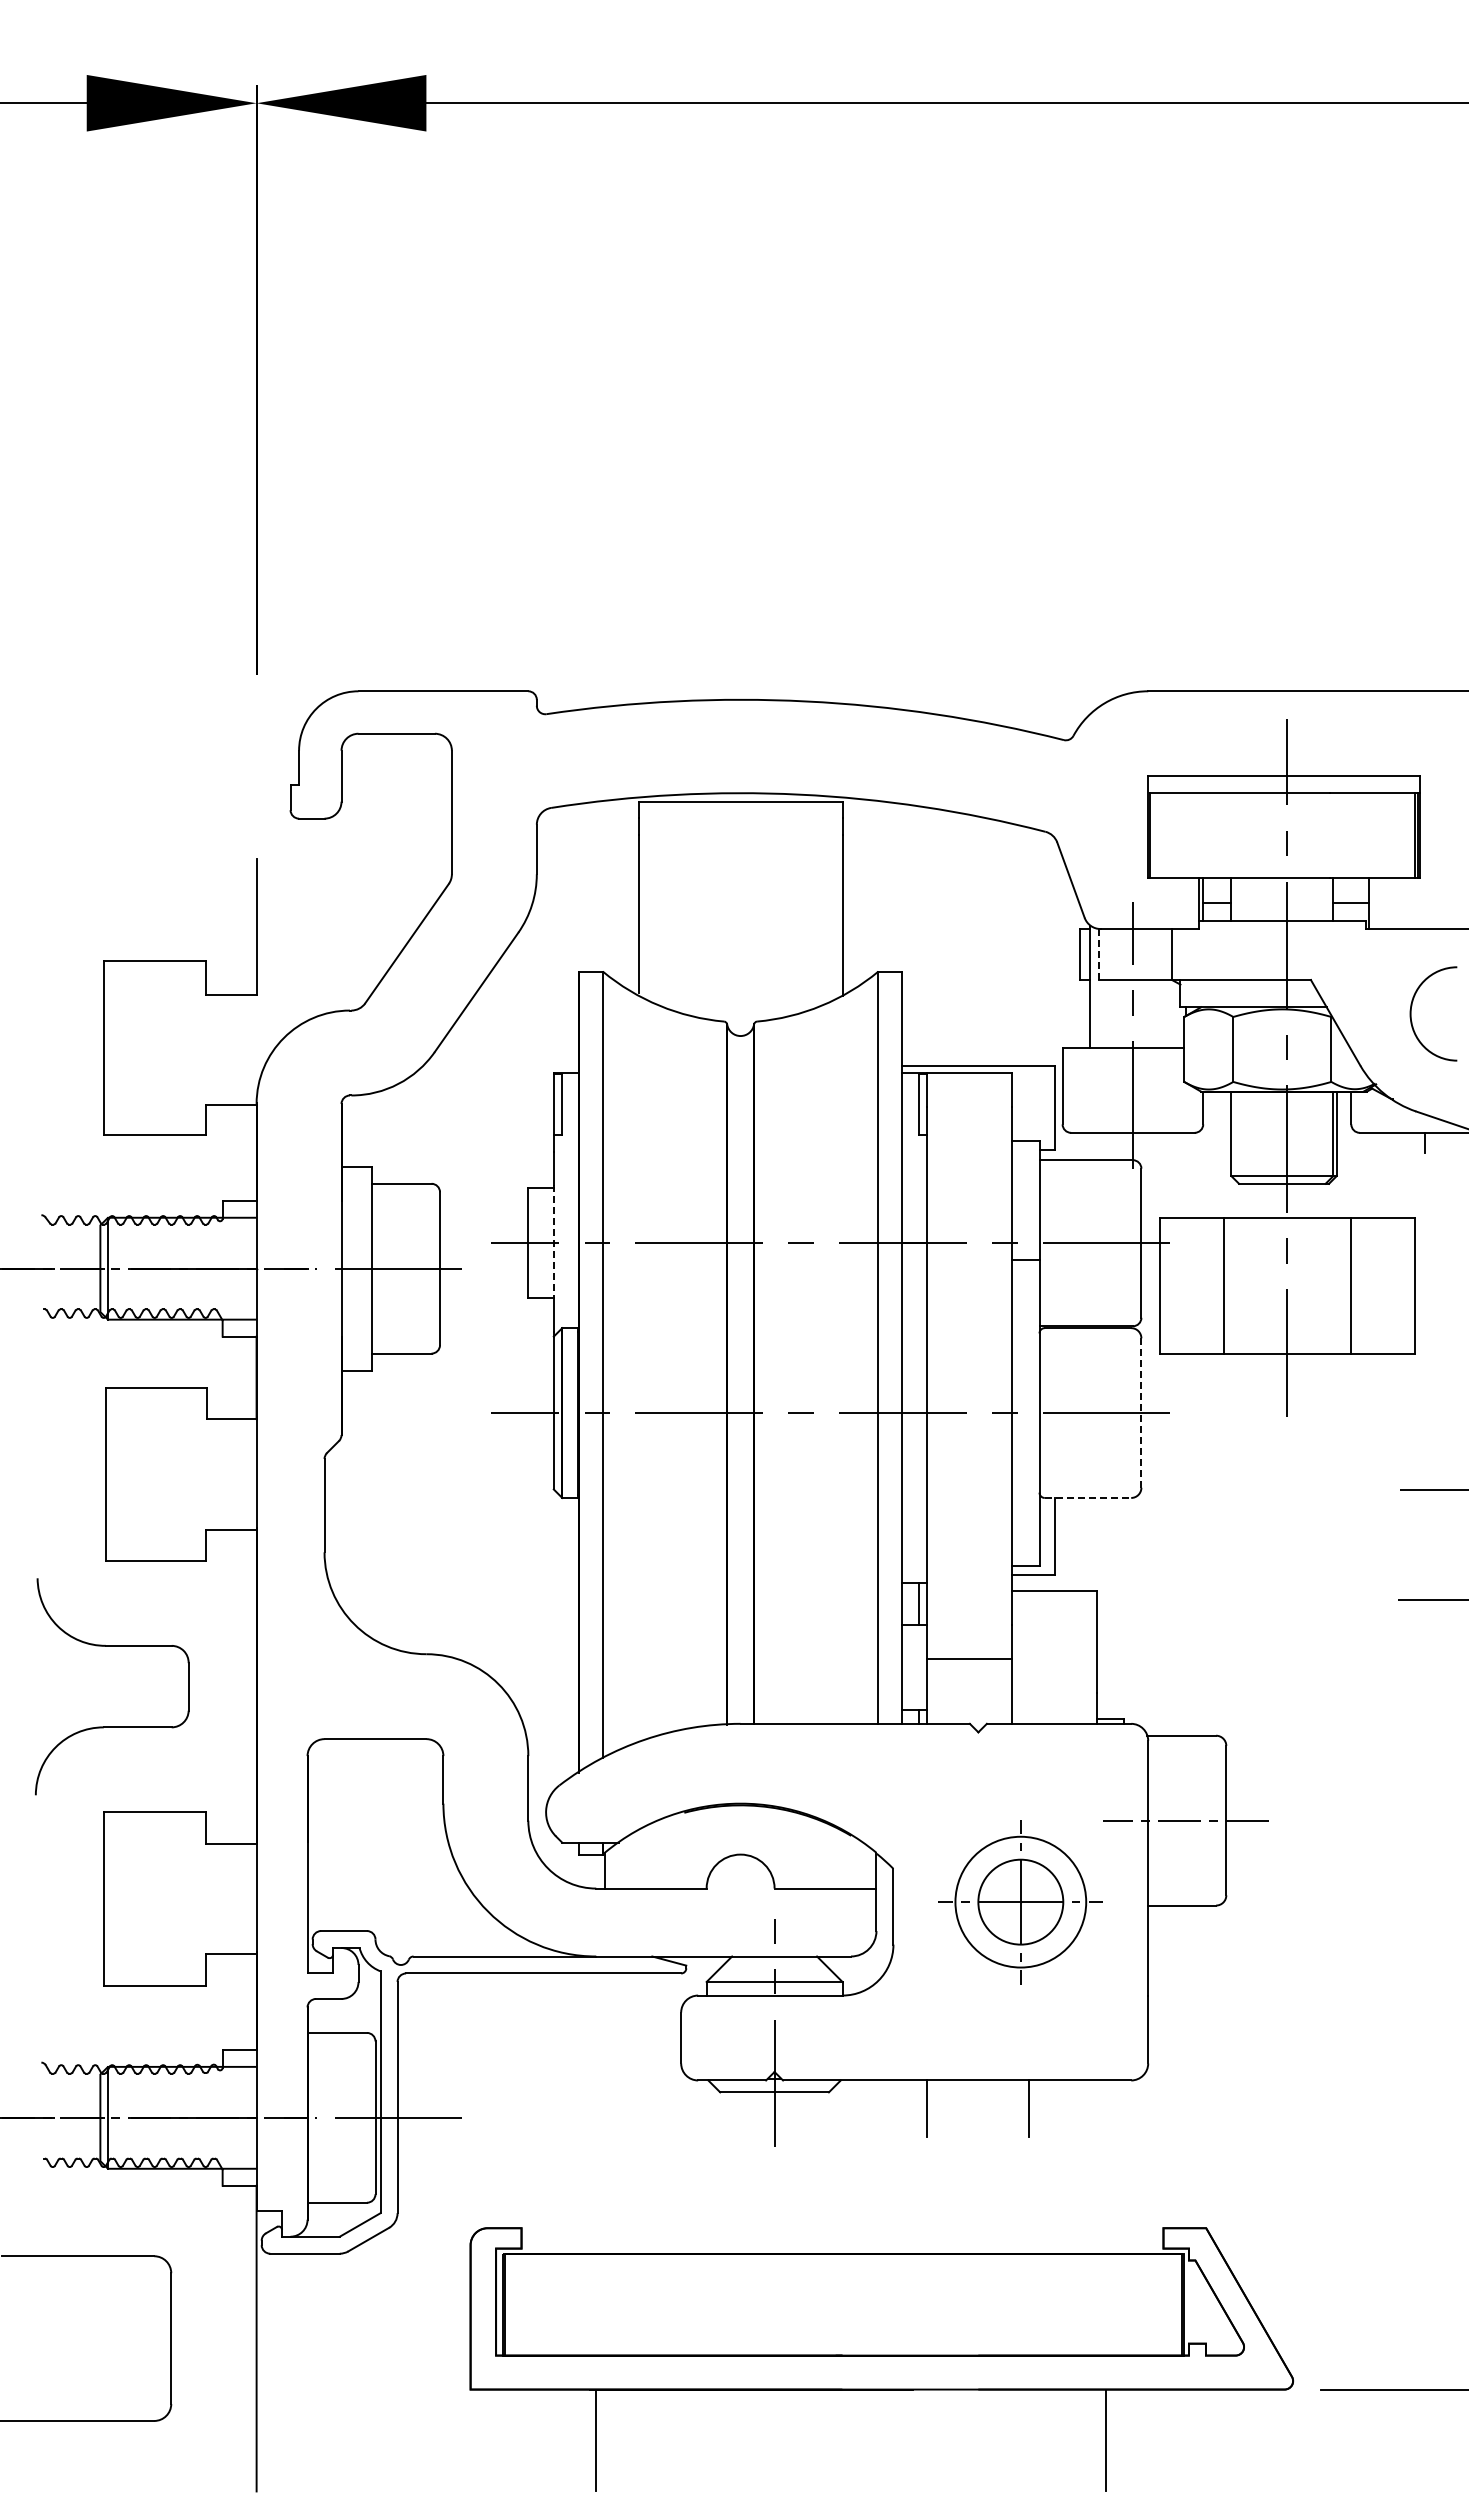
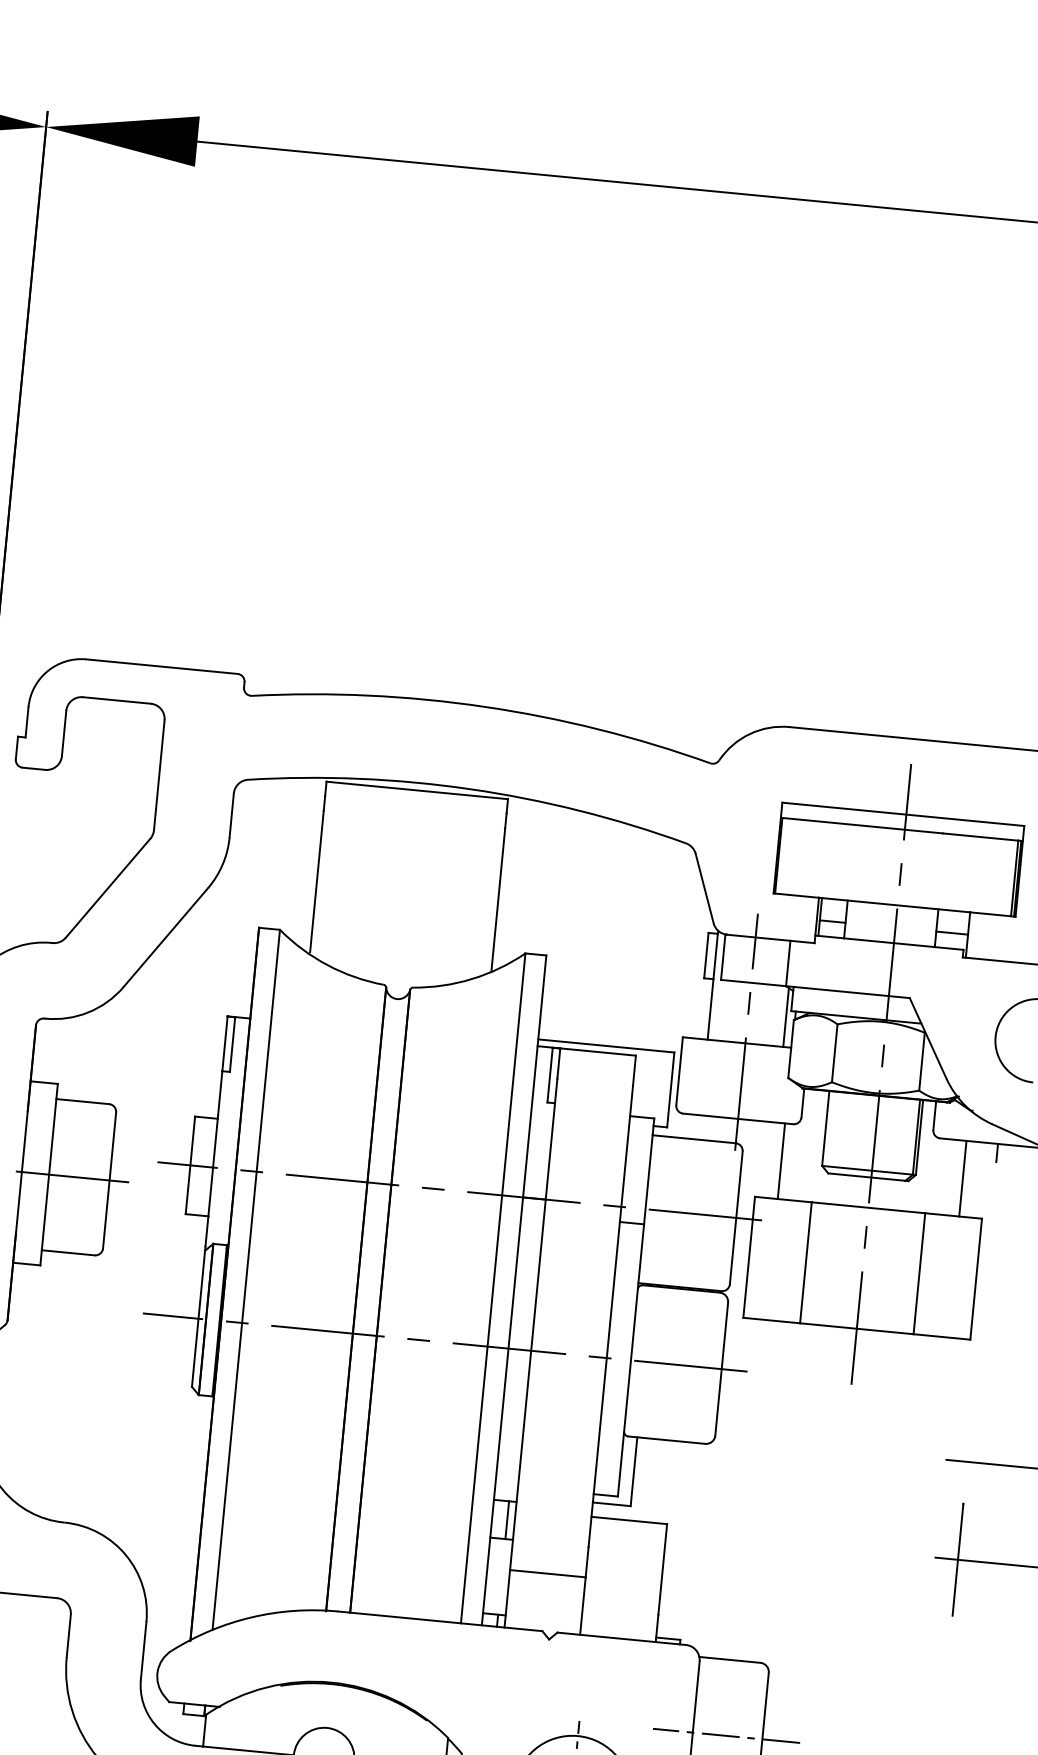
line: (1098, 954) -> (722, 957), dashed -> solid
line: (1175, 1014) -> (786, 1017), added
line: (1185, 1174) -> (781, 1160), added
line: (1389, 1174) -> (963, 1178), added
line: (553, 1241) -> (212, 1165), dashed -> solid
line: (1141, 1413) -> (721, 1369), dashed -> solid
line: (1088, 1497) -> (667, 1439), dashed -> solid
line: (1424, 1599) -> (957, 1559), added

